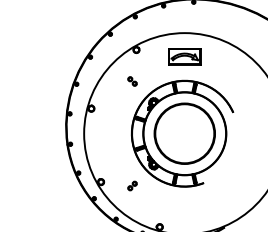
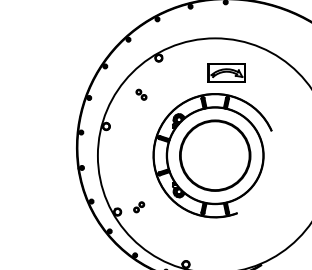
part: (184, 56) -> (226, 72), moved
part: (132, 81) -> (141, 94), moved
part: (132, 185) -> (139, 206), moved

